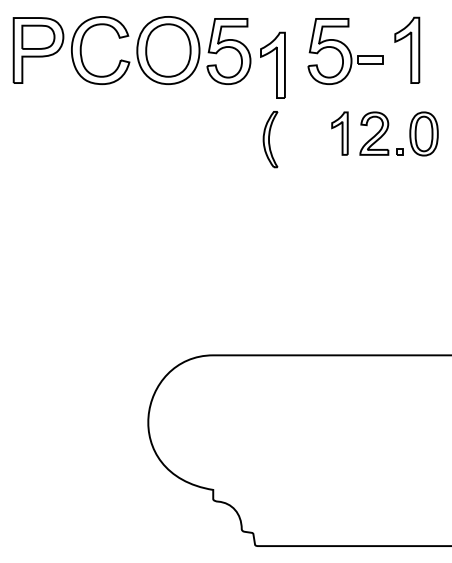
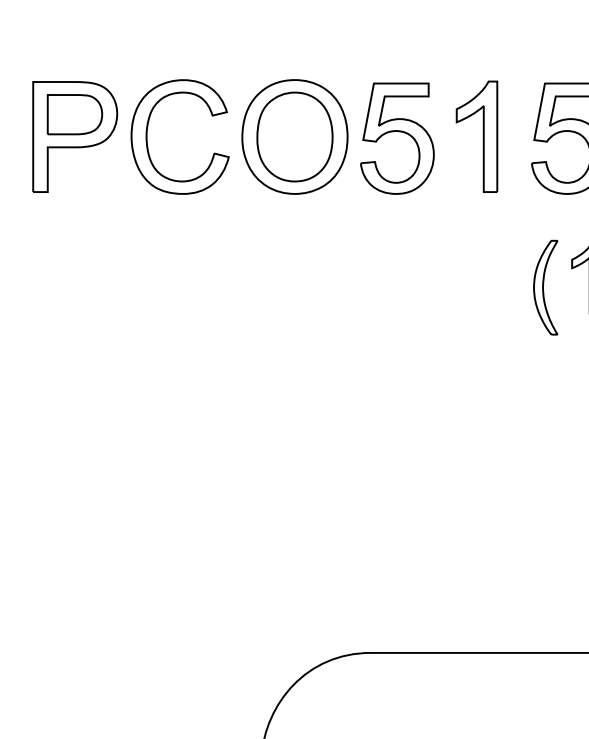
part: (272, 64) -> (476, 135), moved
part: (270, 139) -> (545, 287), moved

